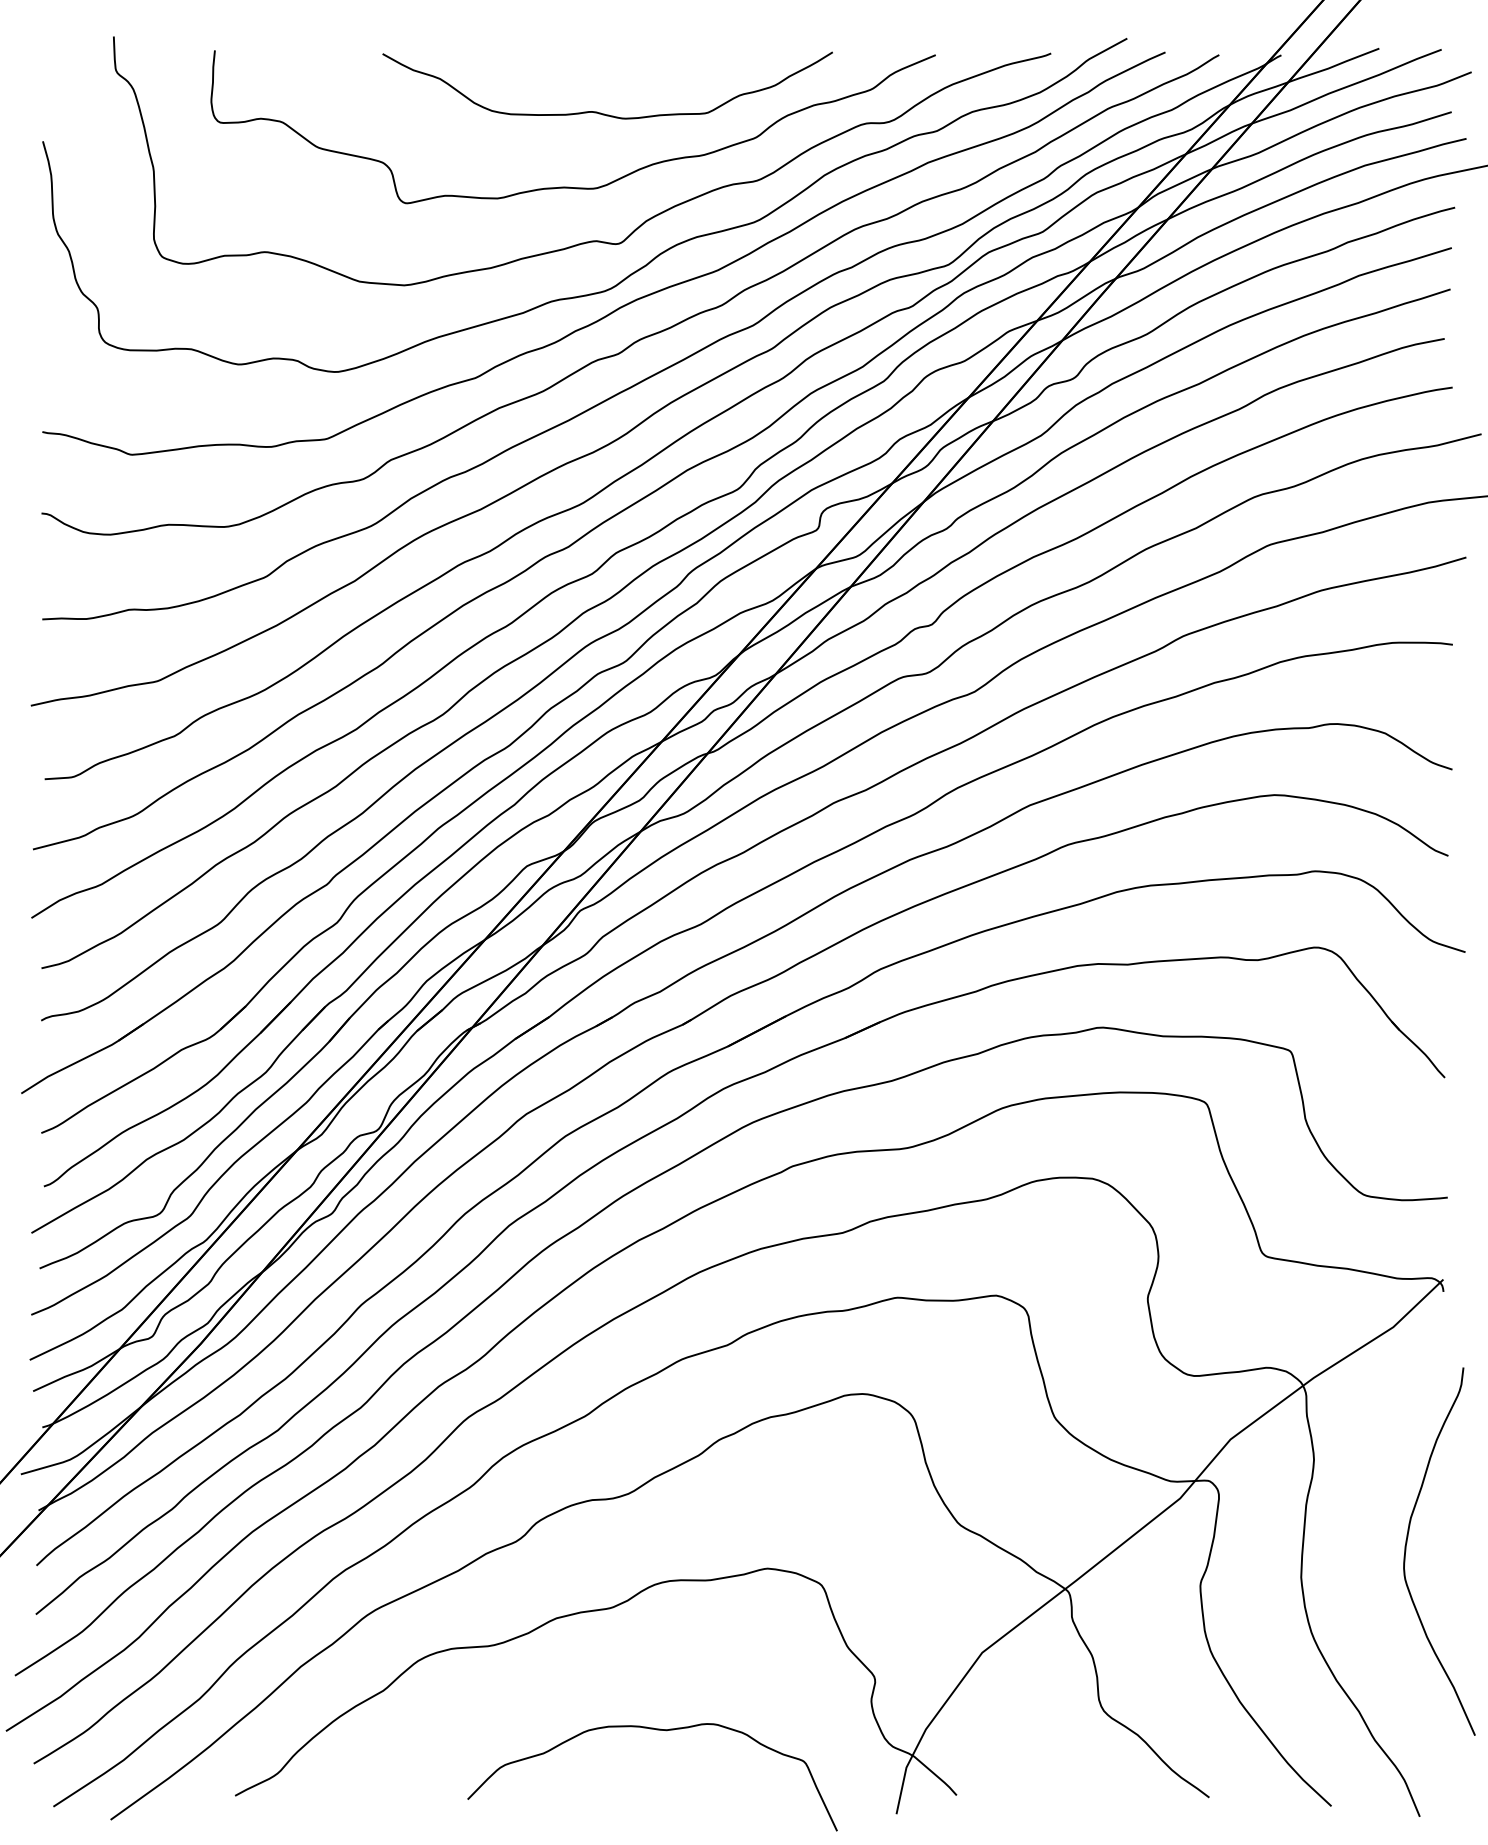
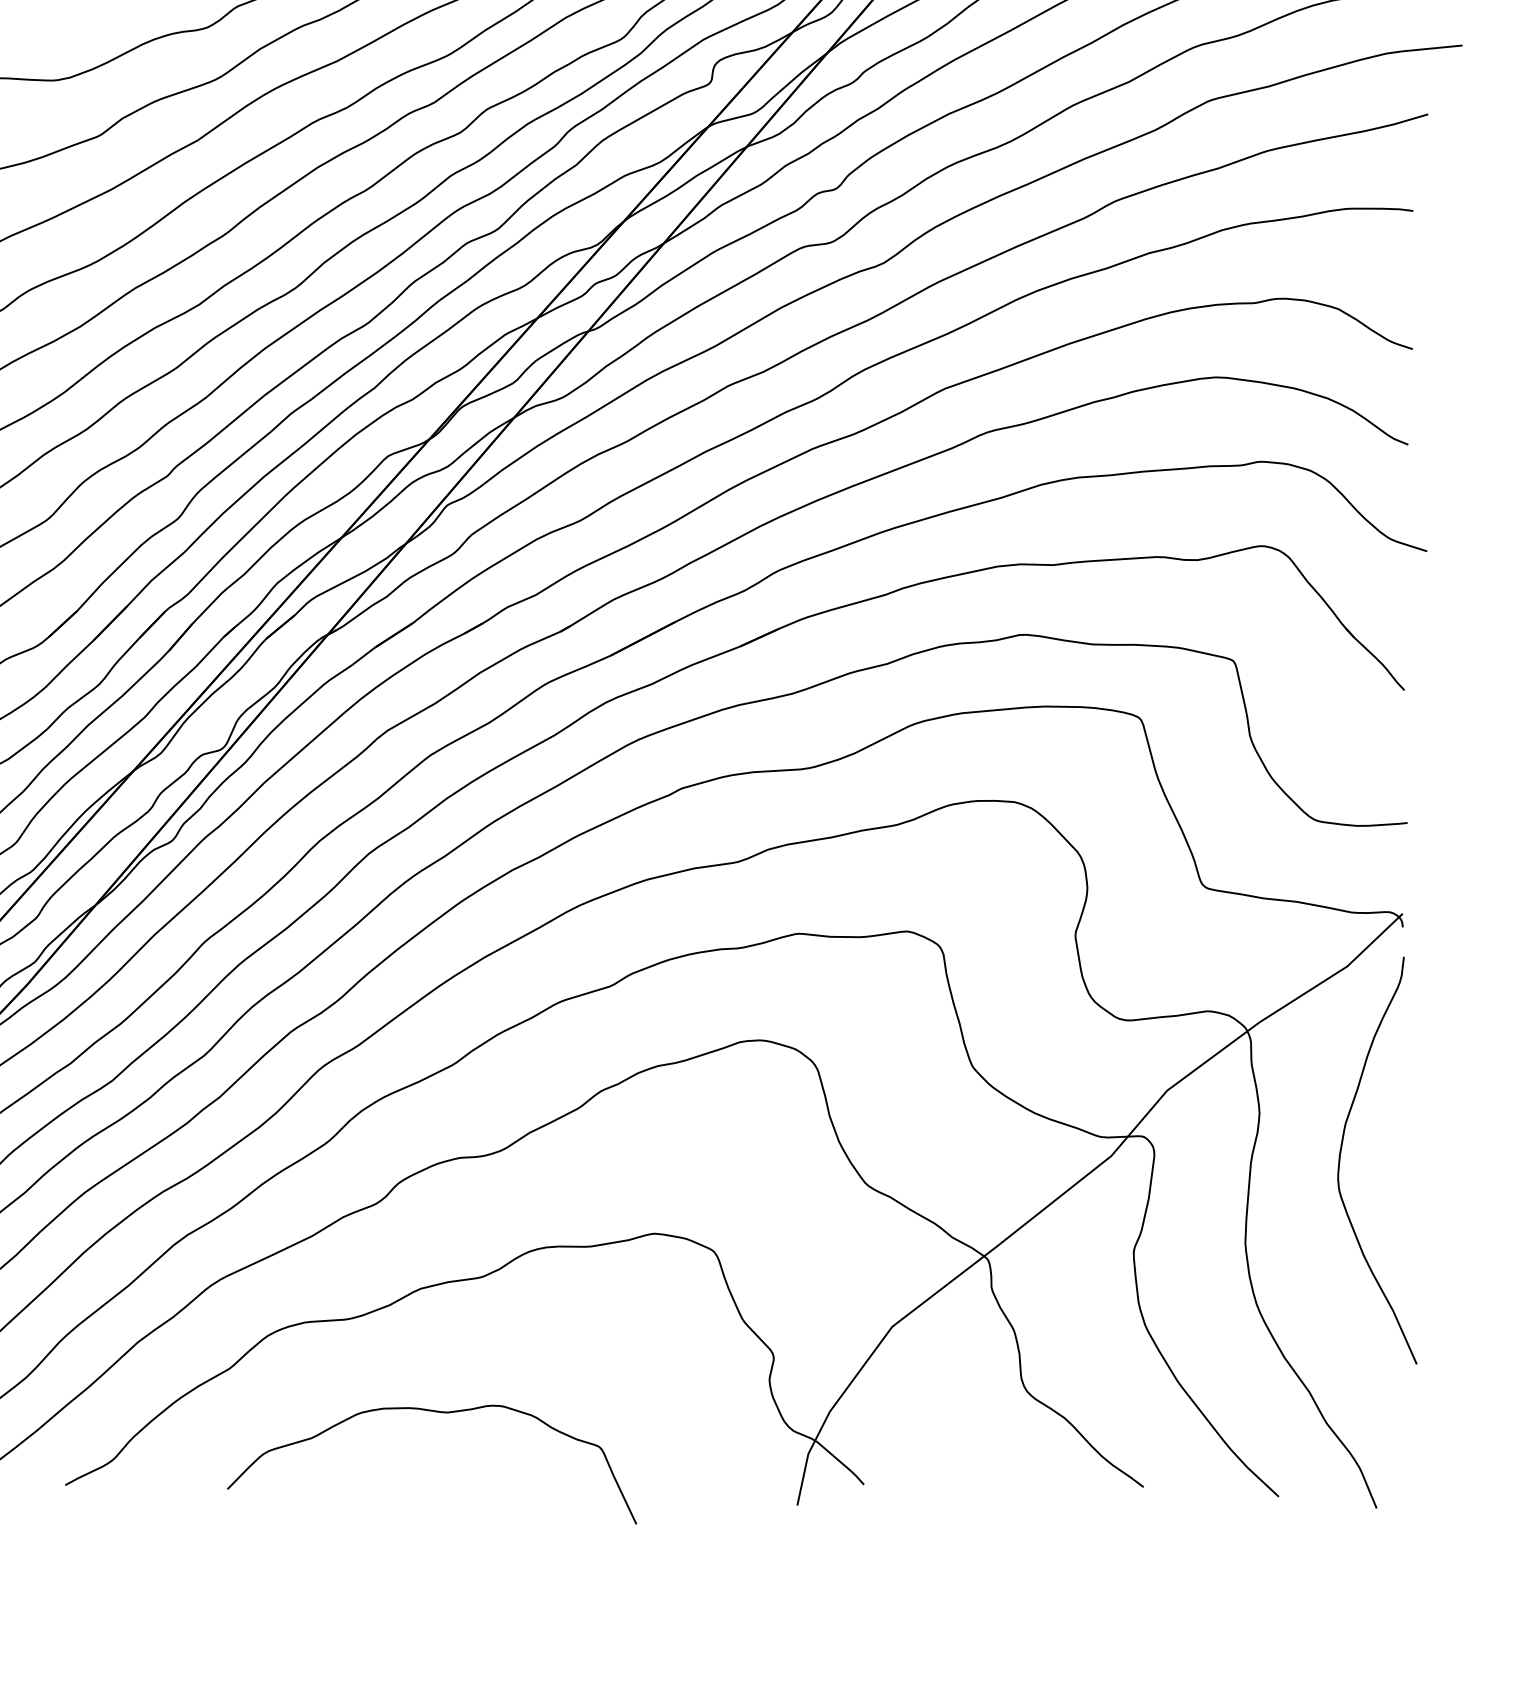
curve: (1407, 1543) -> (1341, 1151), moved
curve: (656, 1730) -> (436, 1412), moved

